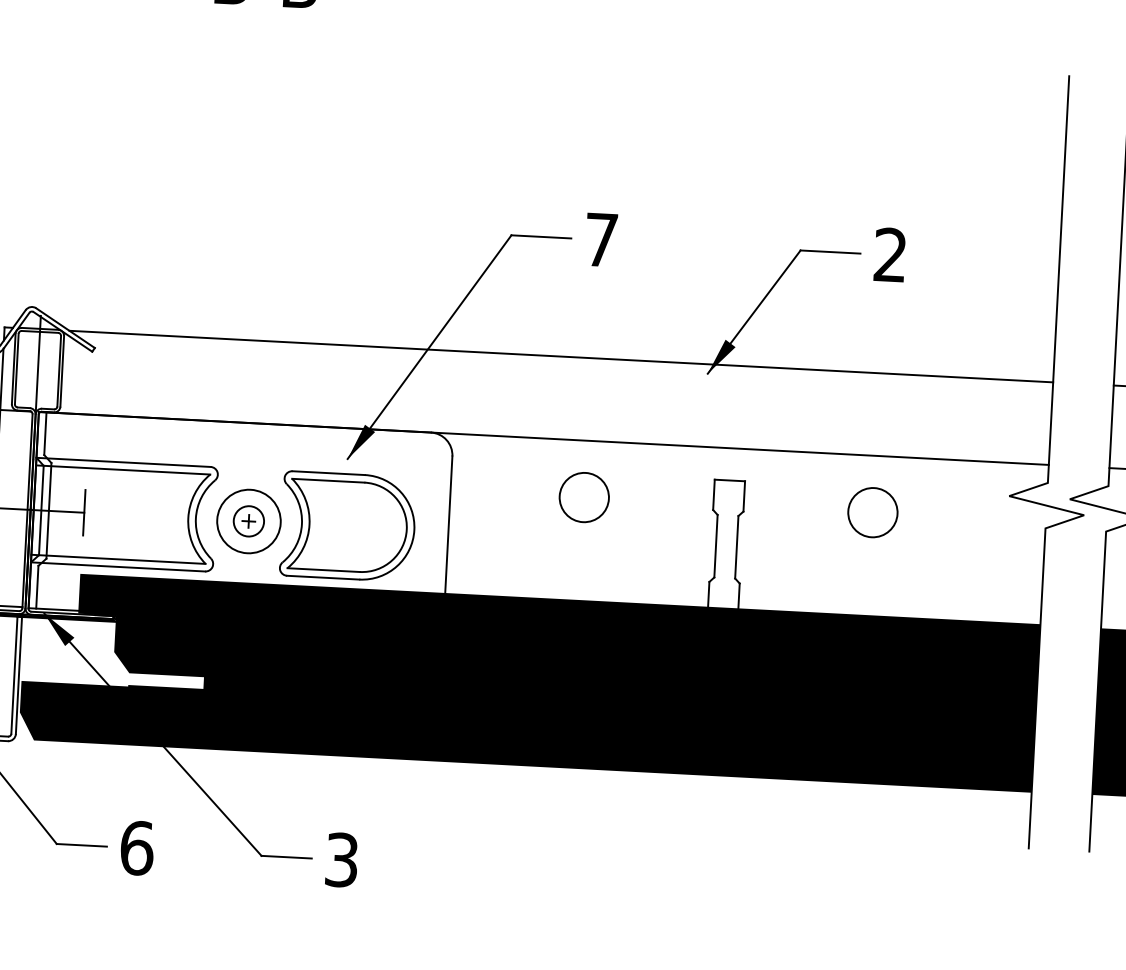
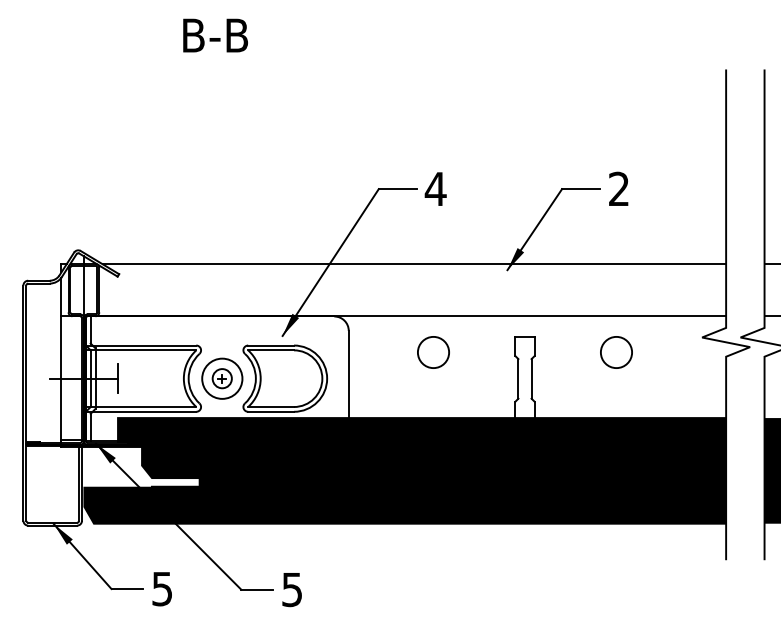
text: (600, 239) -> (435, 188), 7 -> 4
text: (137, 847) -> (162, 588), 6 -> 5
text: (342, 859) -> (292, 589), 3 -> 5

